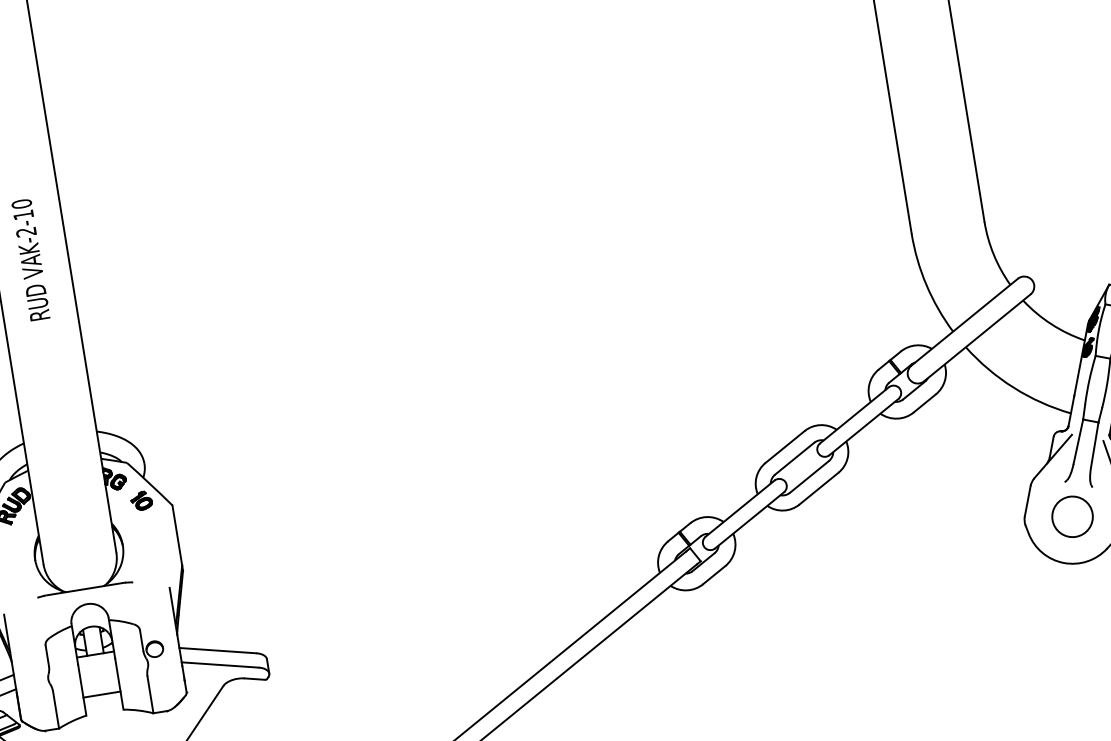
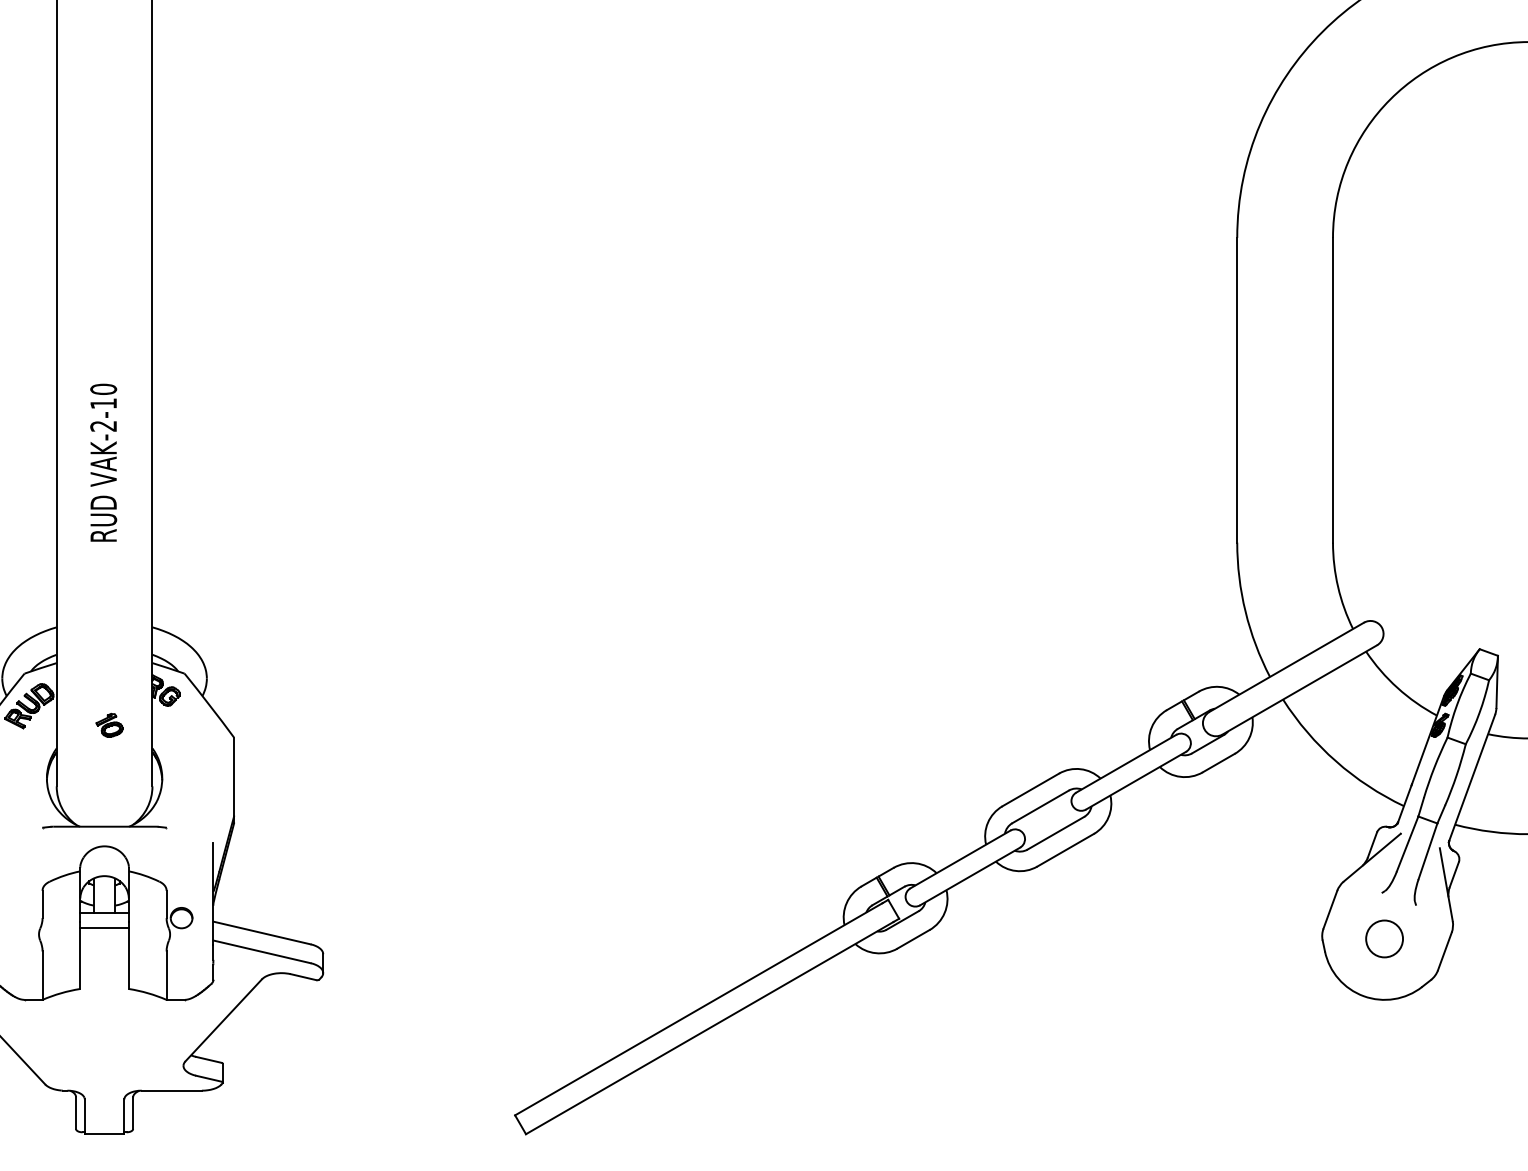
text: (30, 259) -> (103, 462), moved
part: (141, 500) -> (109, 724), moved
circle: (1072, 516) -> (1384, 938), size x0.7
line: (101, 694) -> (104, 928), moved

